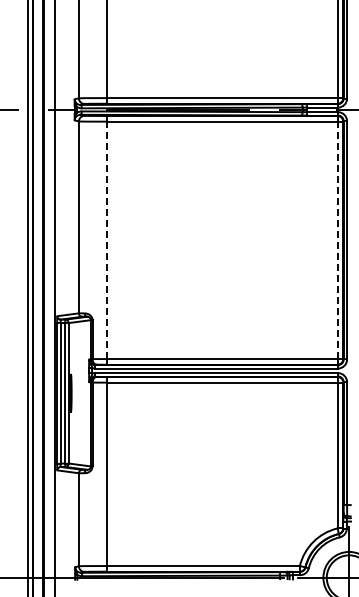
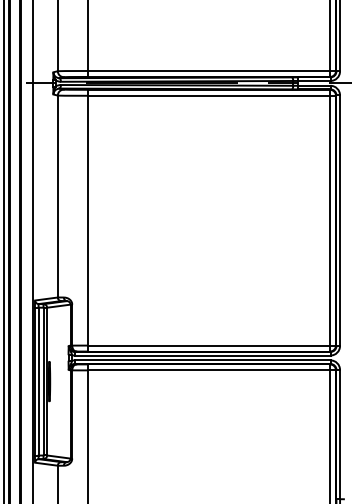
line: (107, 240) -> (87, 220), dashed -> solid
line: (337, 240) -> (329, 220), dashed -> solid

